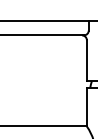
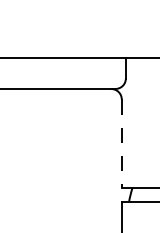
line: (86, 60) -> (120, 143), solid -> dashed

